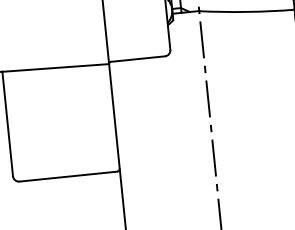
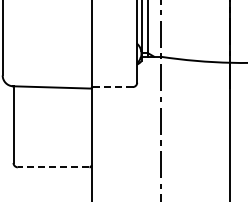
line: (137, 59) -> (112, 87), solid -> dashed
line: (68, 176) -> (53, 167), solid -> dashed

